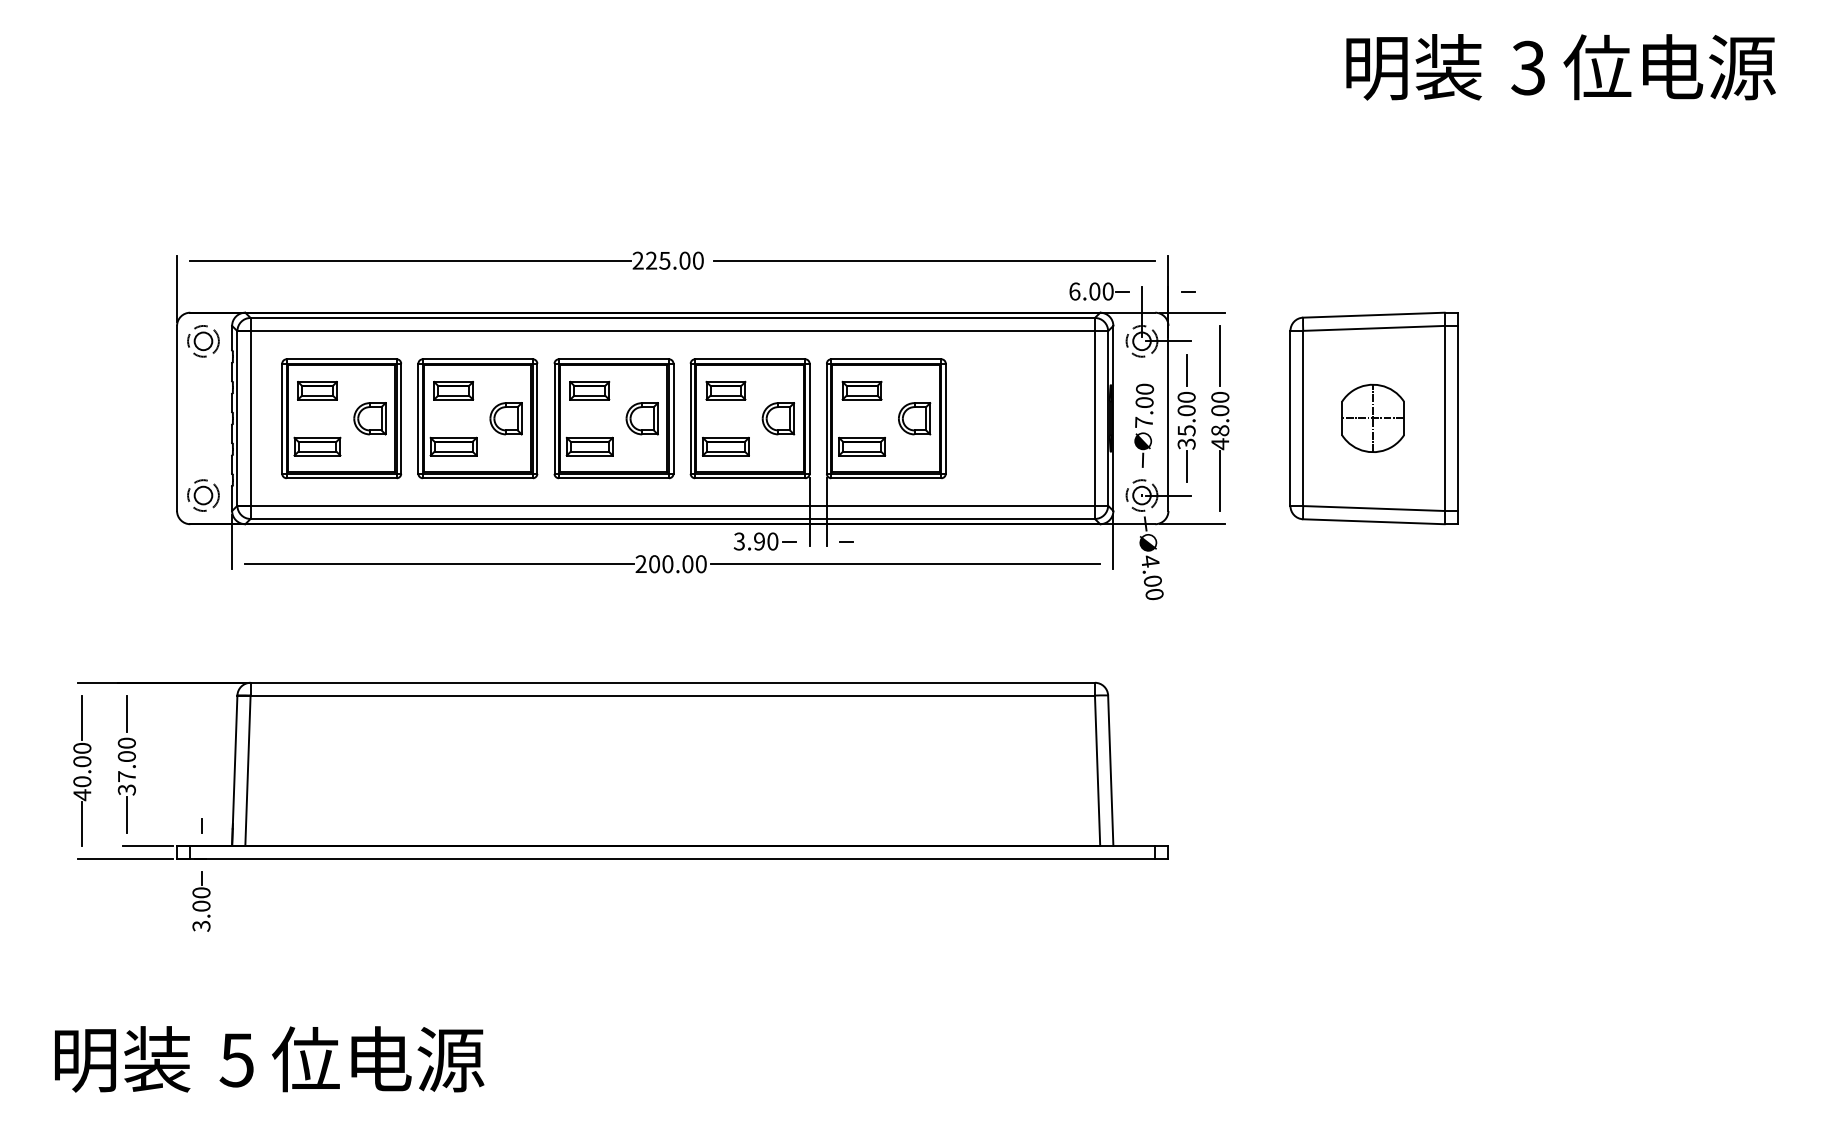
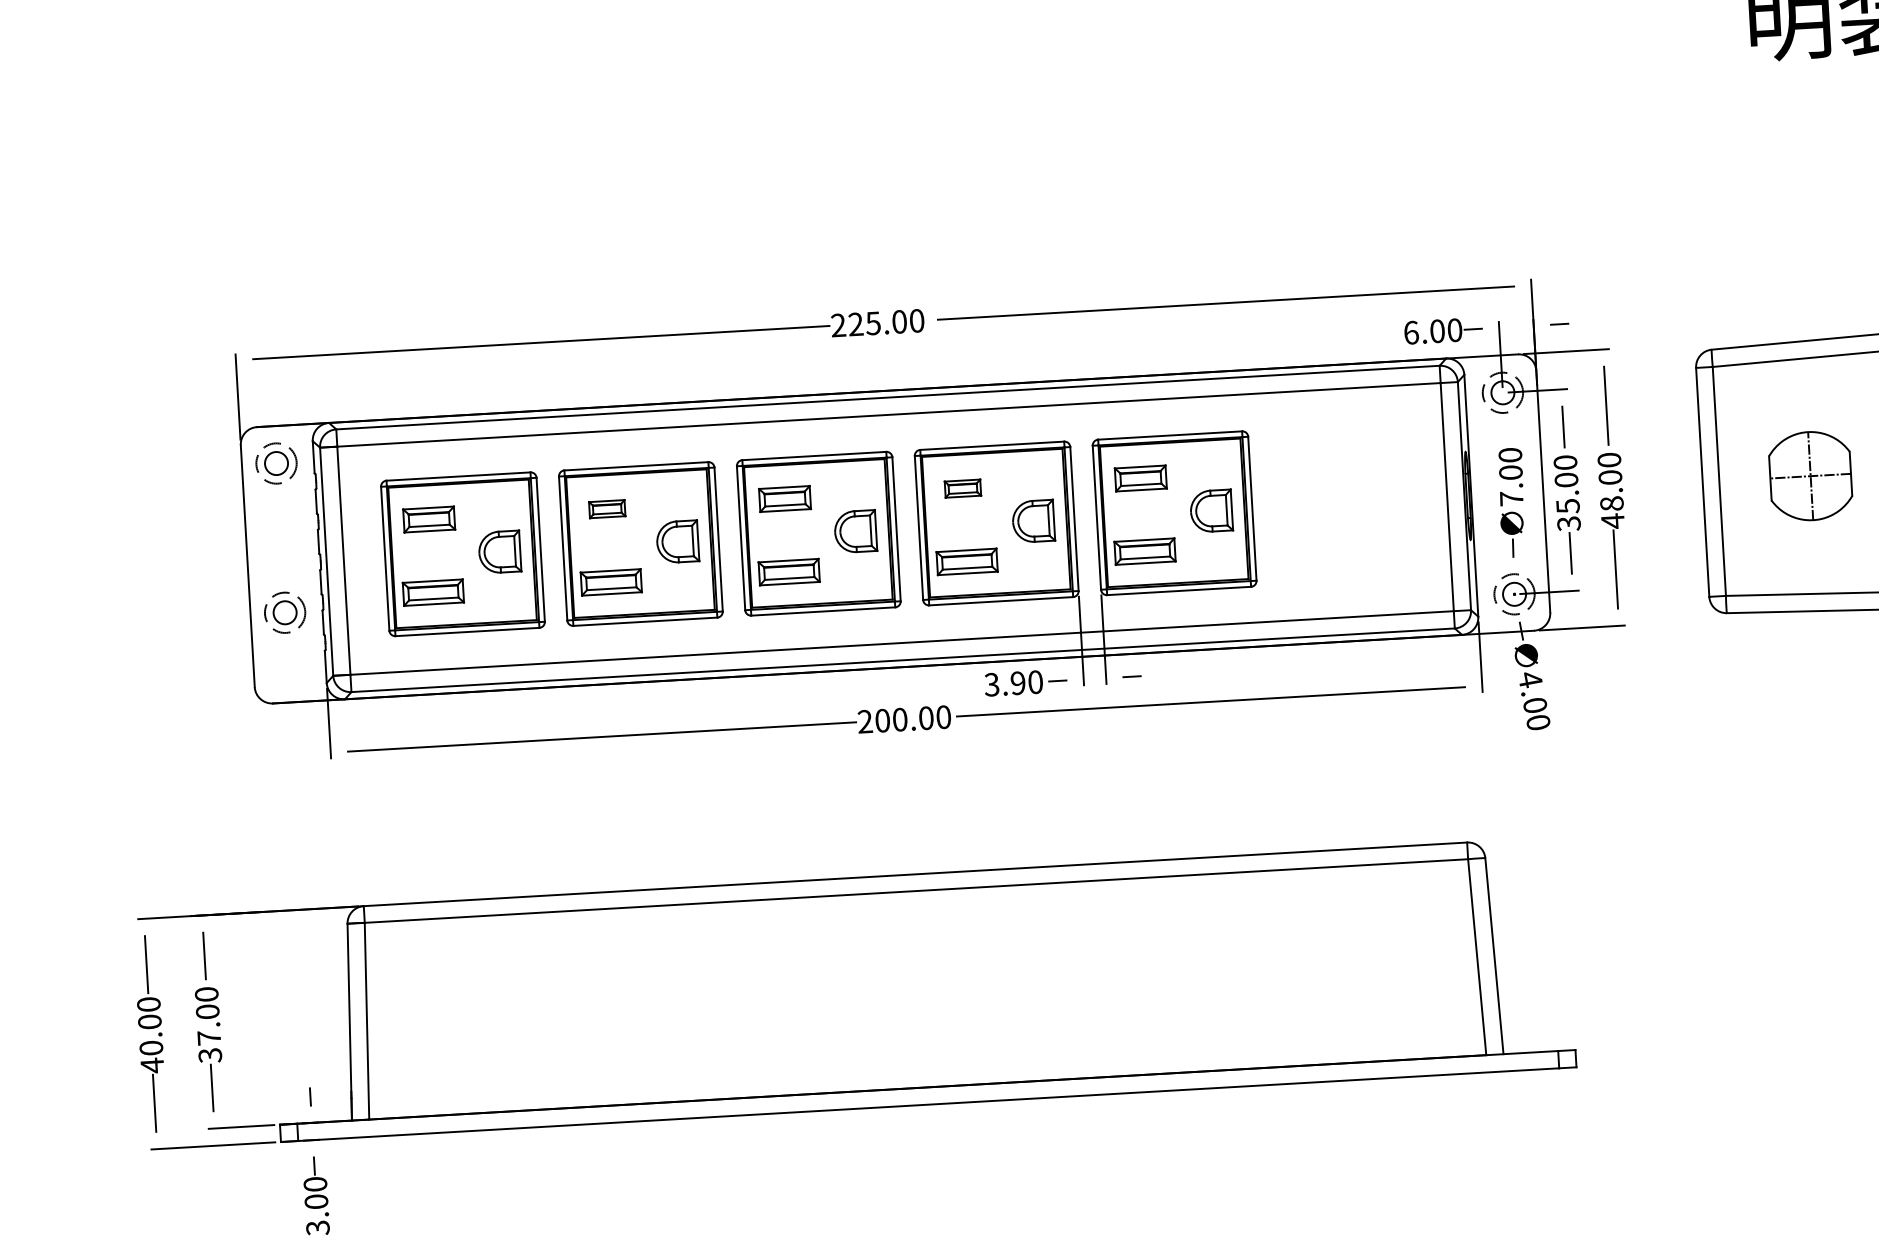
part: (453, 390) -> (606, 508), size x0.7
part: (725, 390) -> (962, 488), size x0.7
part: (203, 495) -> (285, 612), moved

